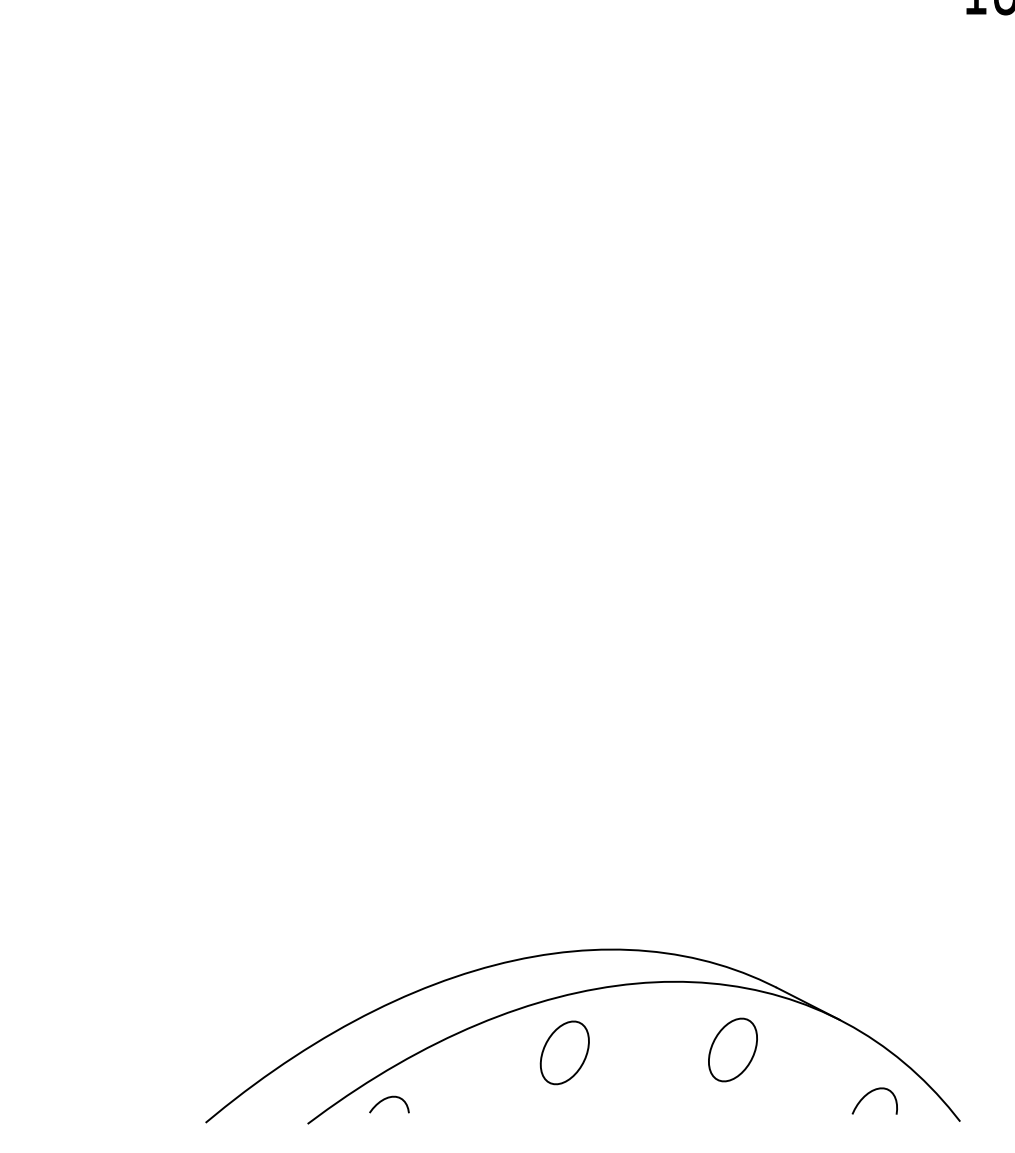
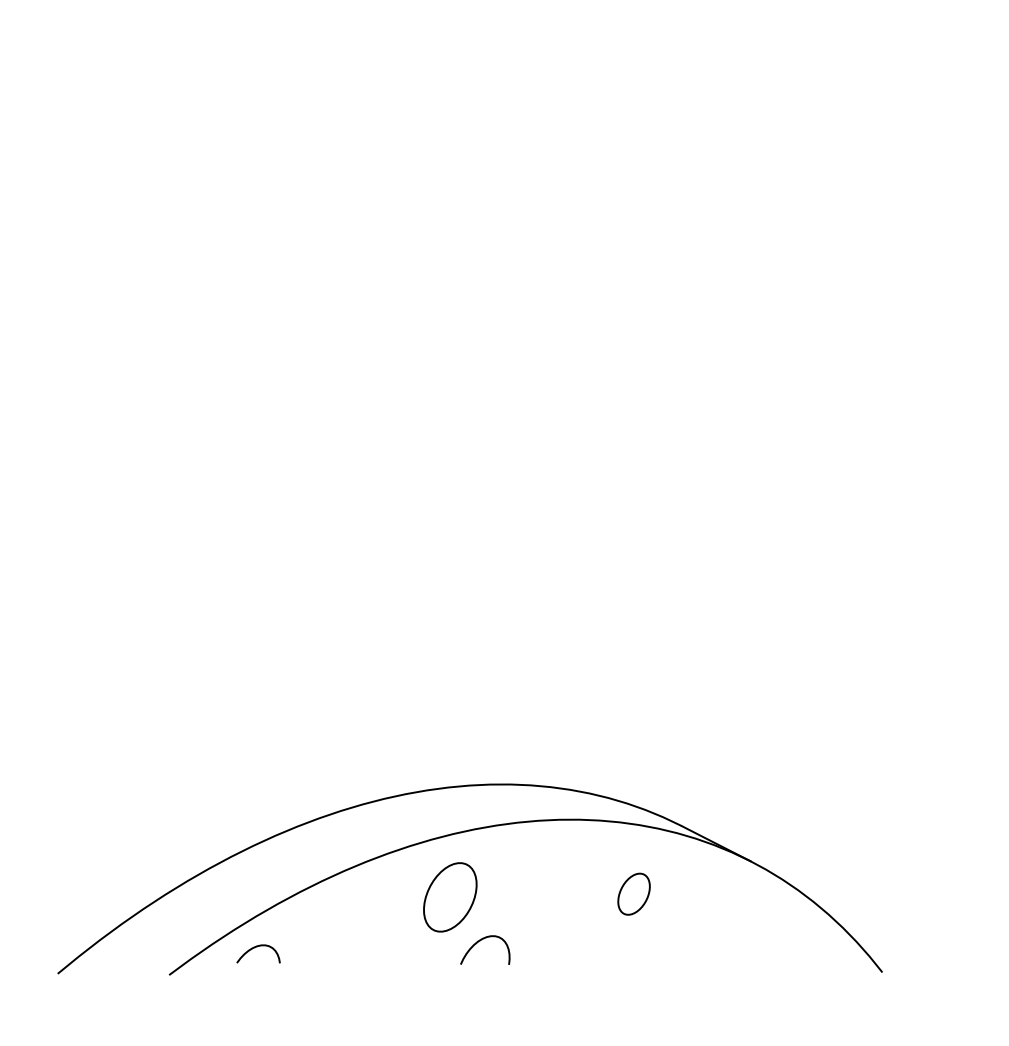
part: (732, 1049) -> (633, 893), size x0.6
curve: (870, 1093) -> (480, 941), moved

